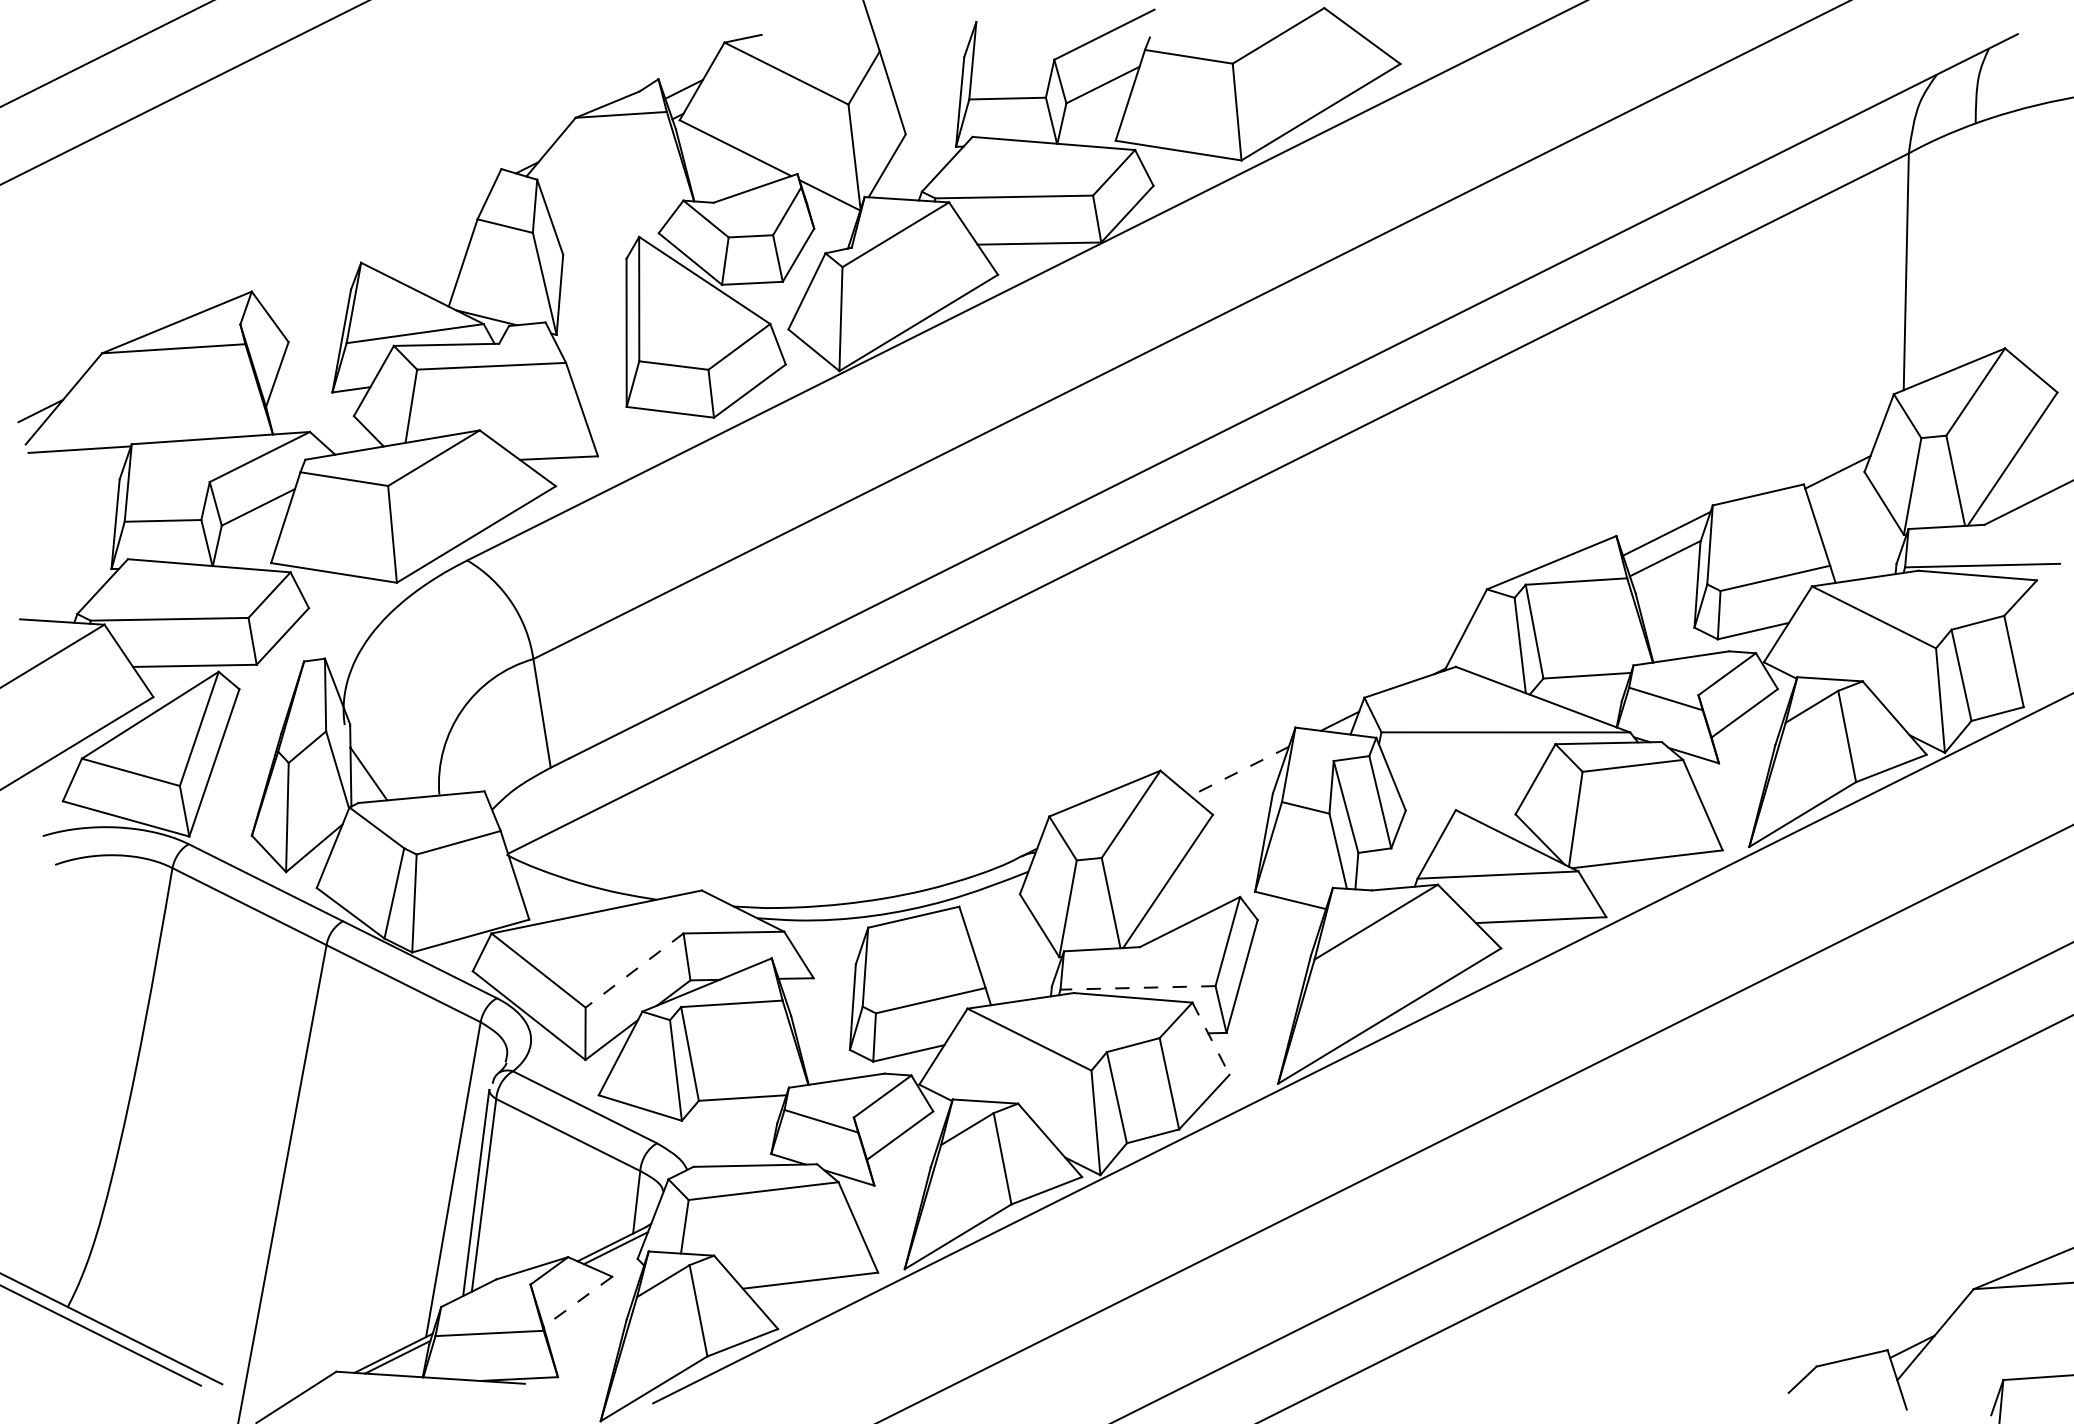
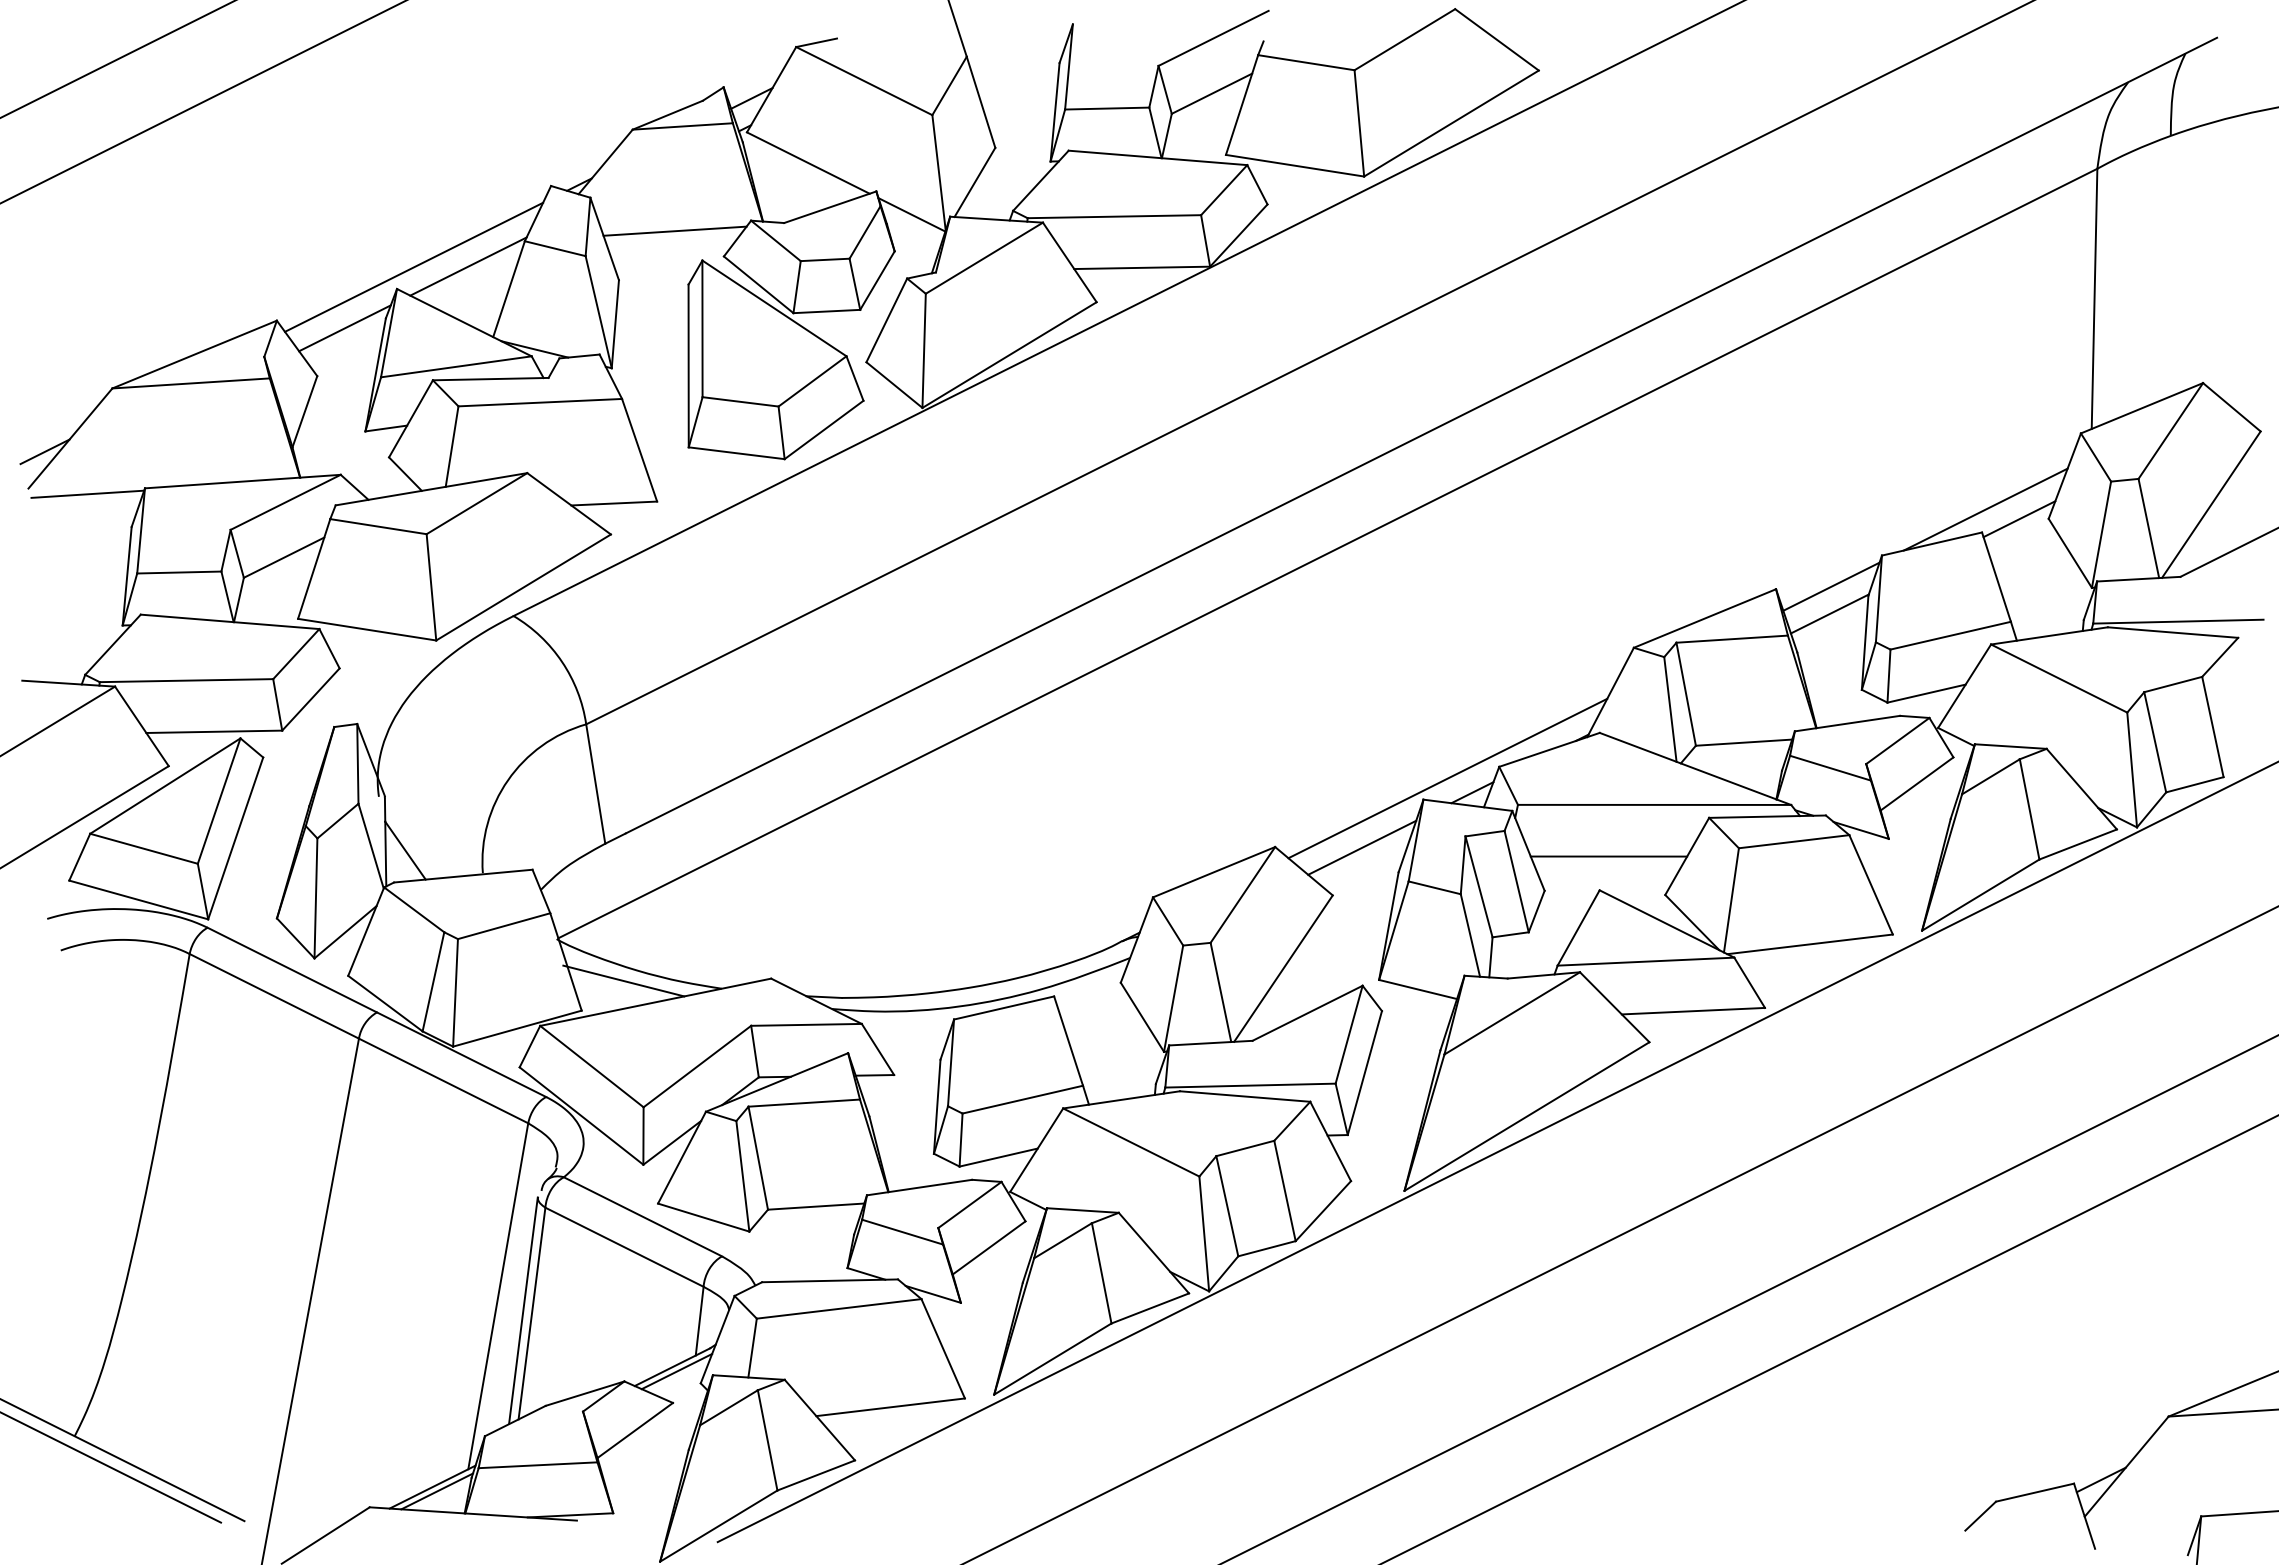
line: (613, 209) -> (674, 230), added
line: (377, 242) -> (414, 266), added
line: (426, 242) -> (468, 266), added
line: (313, 298) -> (344, 328), added
line: (1807, 463) -> (1985, 509), added
line: (1317, 708) -> (1447, 778), added
line: (1239, 772) -> (1361, 848), dashed -> solid
line: (1463, 779) -> (1608, 856), added
line: (567, 892) -> (623, 980), added
line: (634, 970) -> (697, 1066), dashed -> solid
line: (1137, 987) -> (1249, 1085), dashed -> solid
line: (1210, 1038) -> (1330, 1141), dashed -> solid
line: (578, 1301) -> (635, 1430), dashed -> solid

